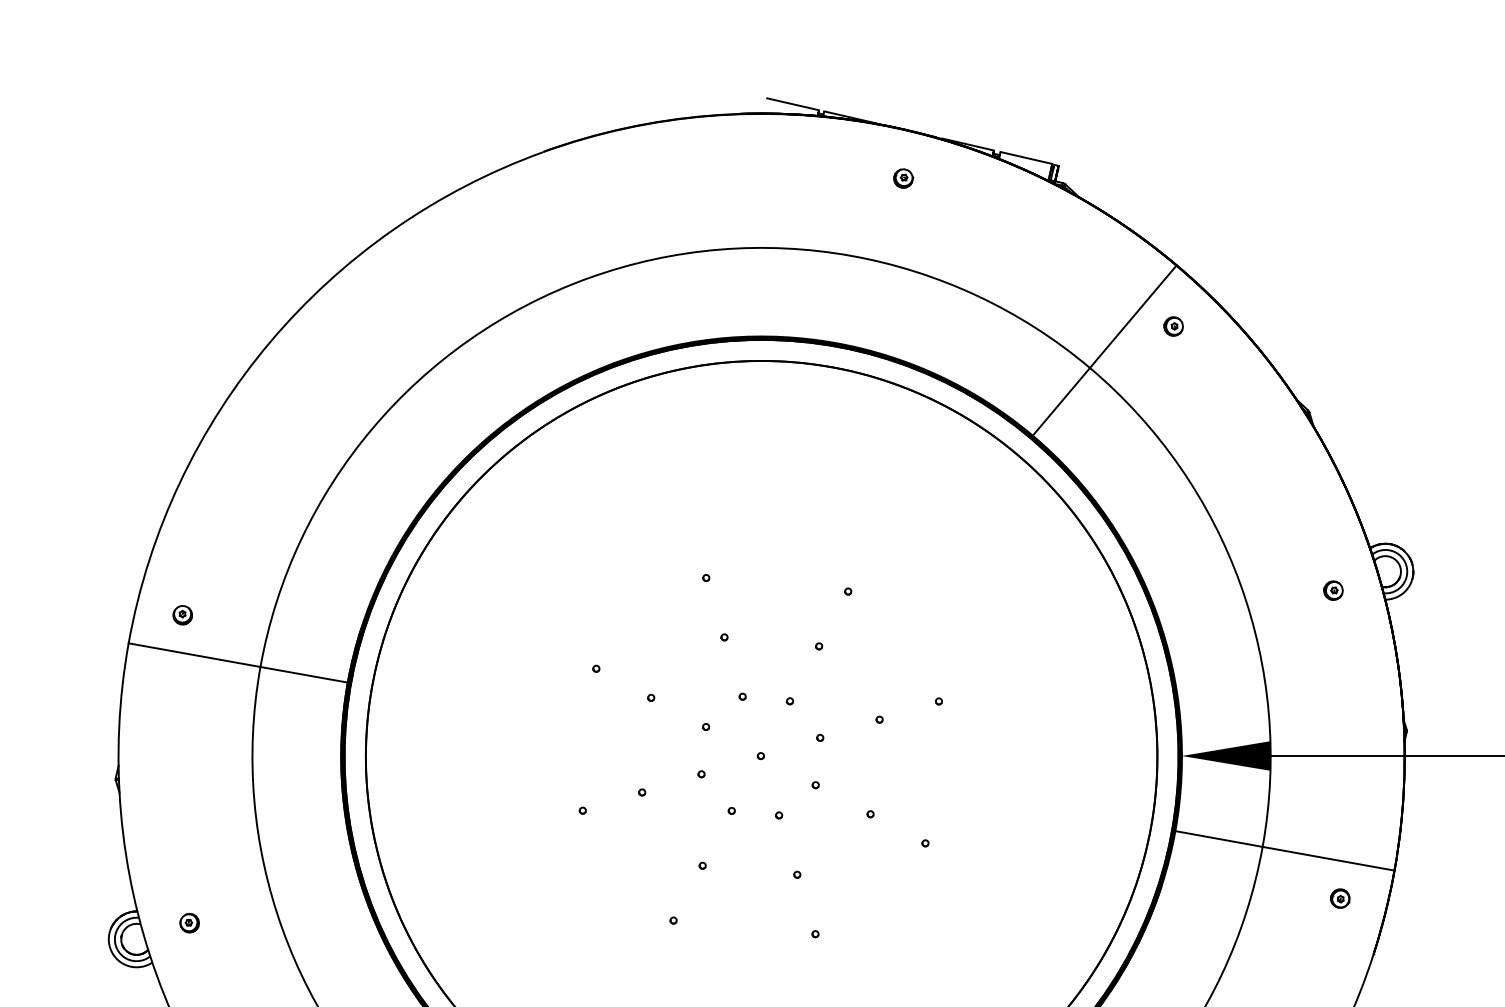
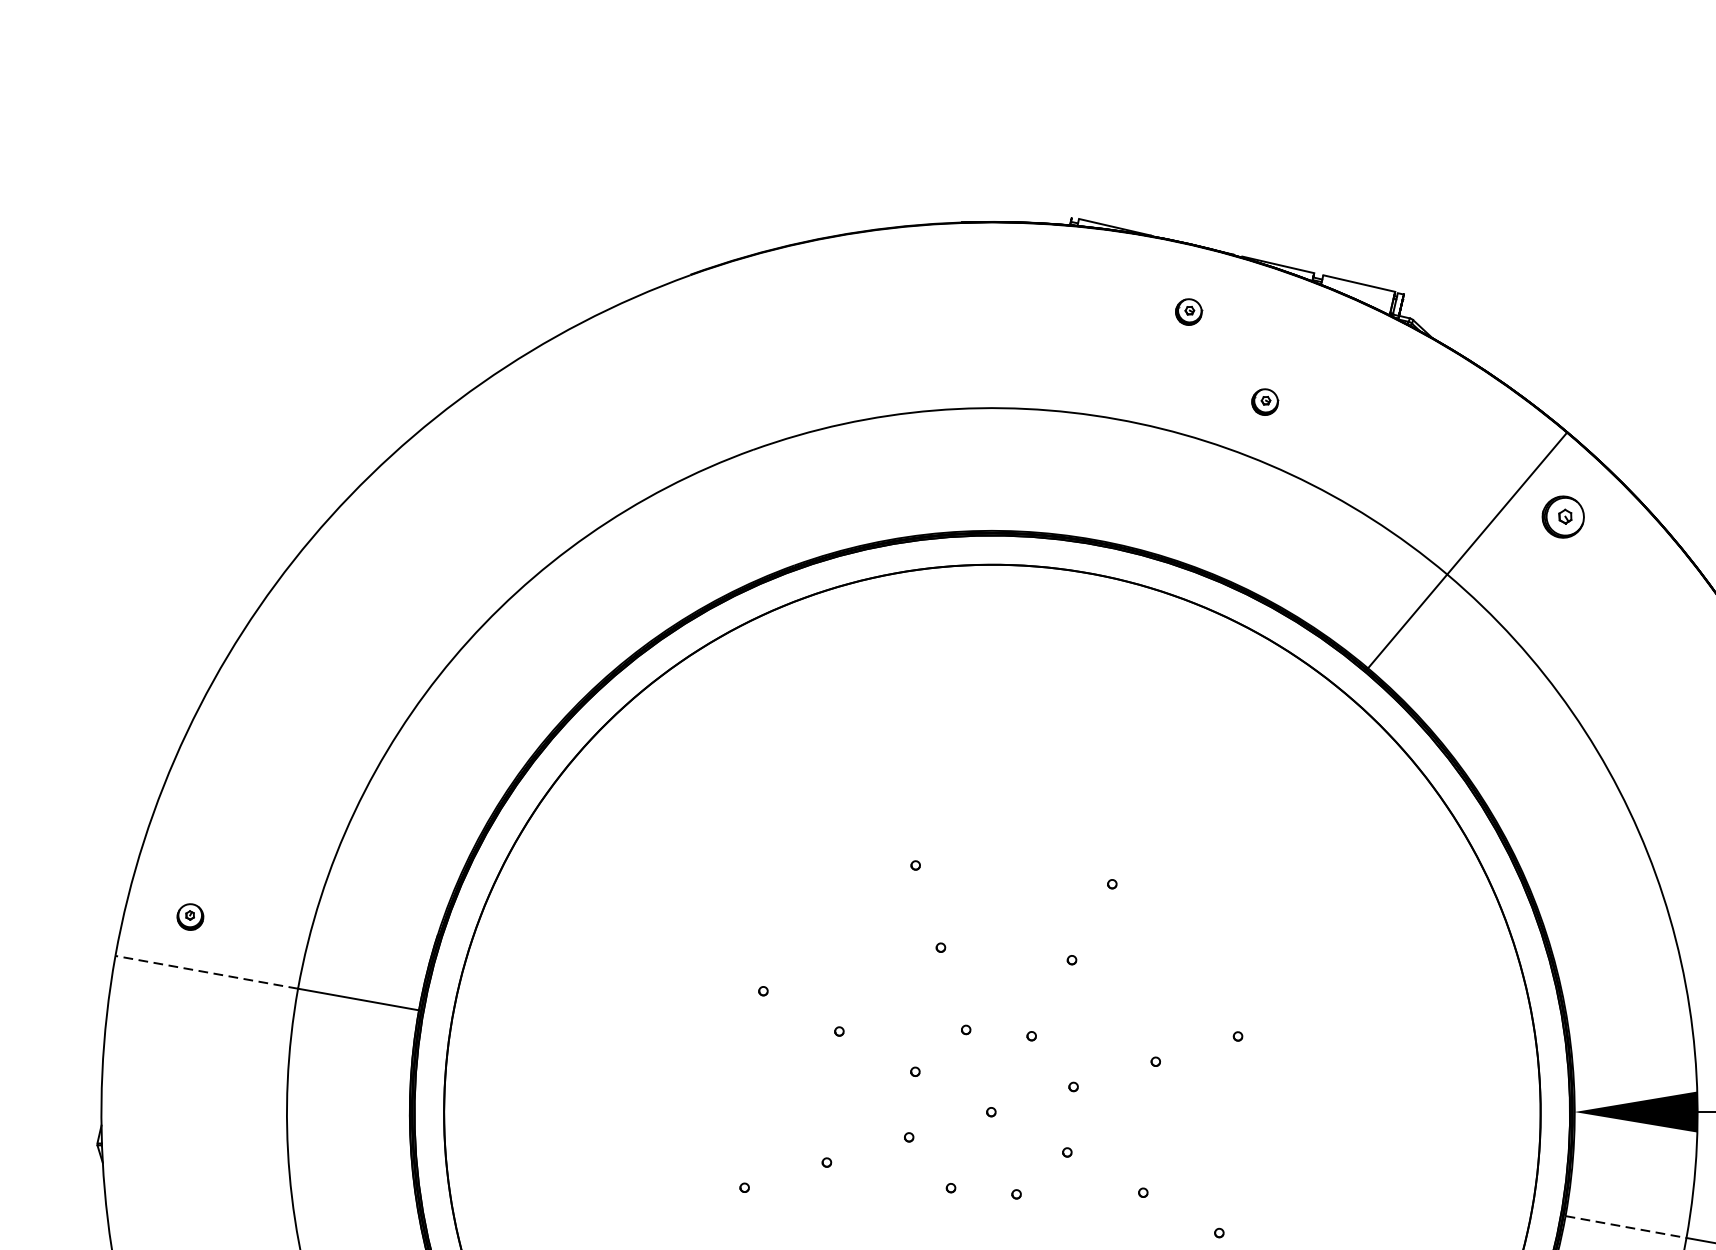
line: (792, 104) -> (1035, 209), removed
part: (958, 243) -> (1265, 402), added
part: (1173, 326) -> (1562, 517), size x1.6
line: (194, 655) -> (206, 972), solid -> dashed
line: (1219, 839) -> (1626, 1227), solid -> dashed

